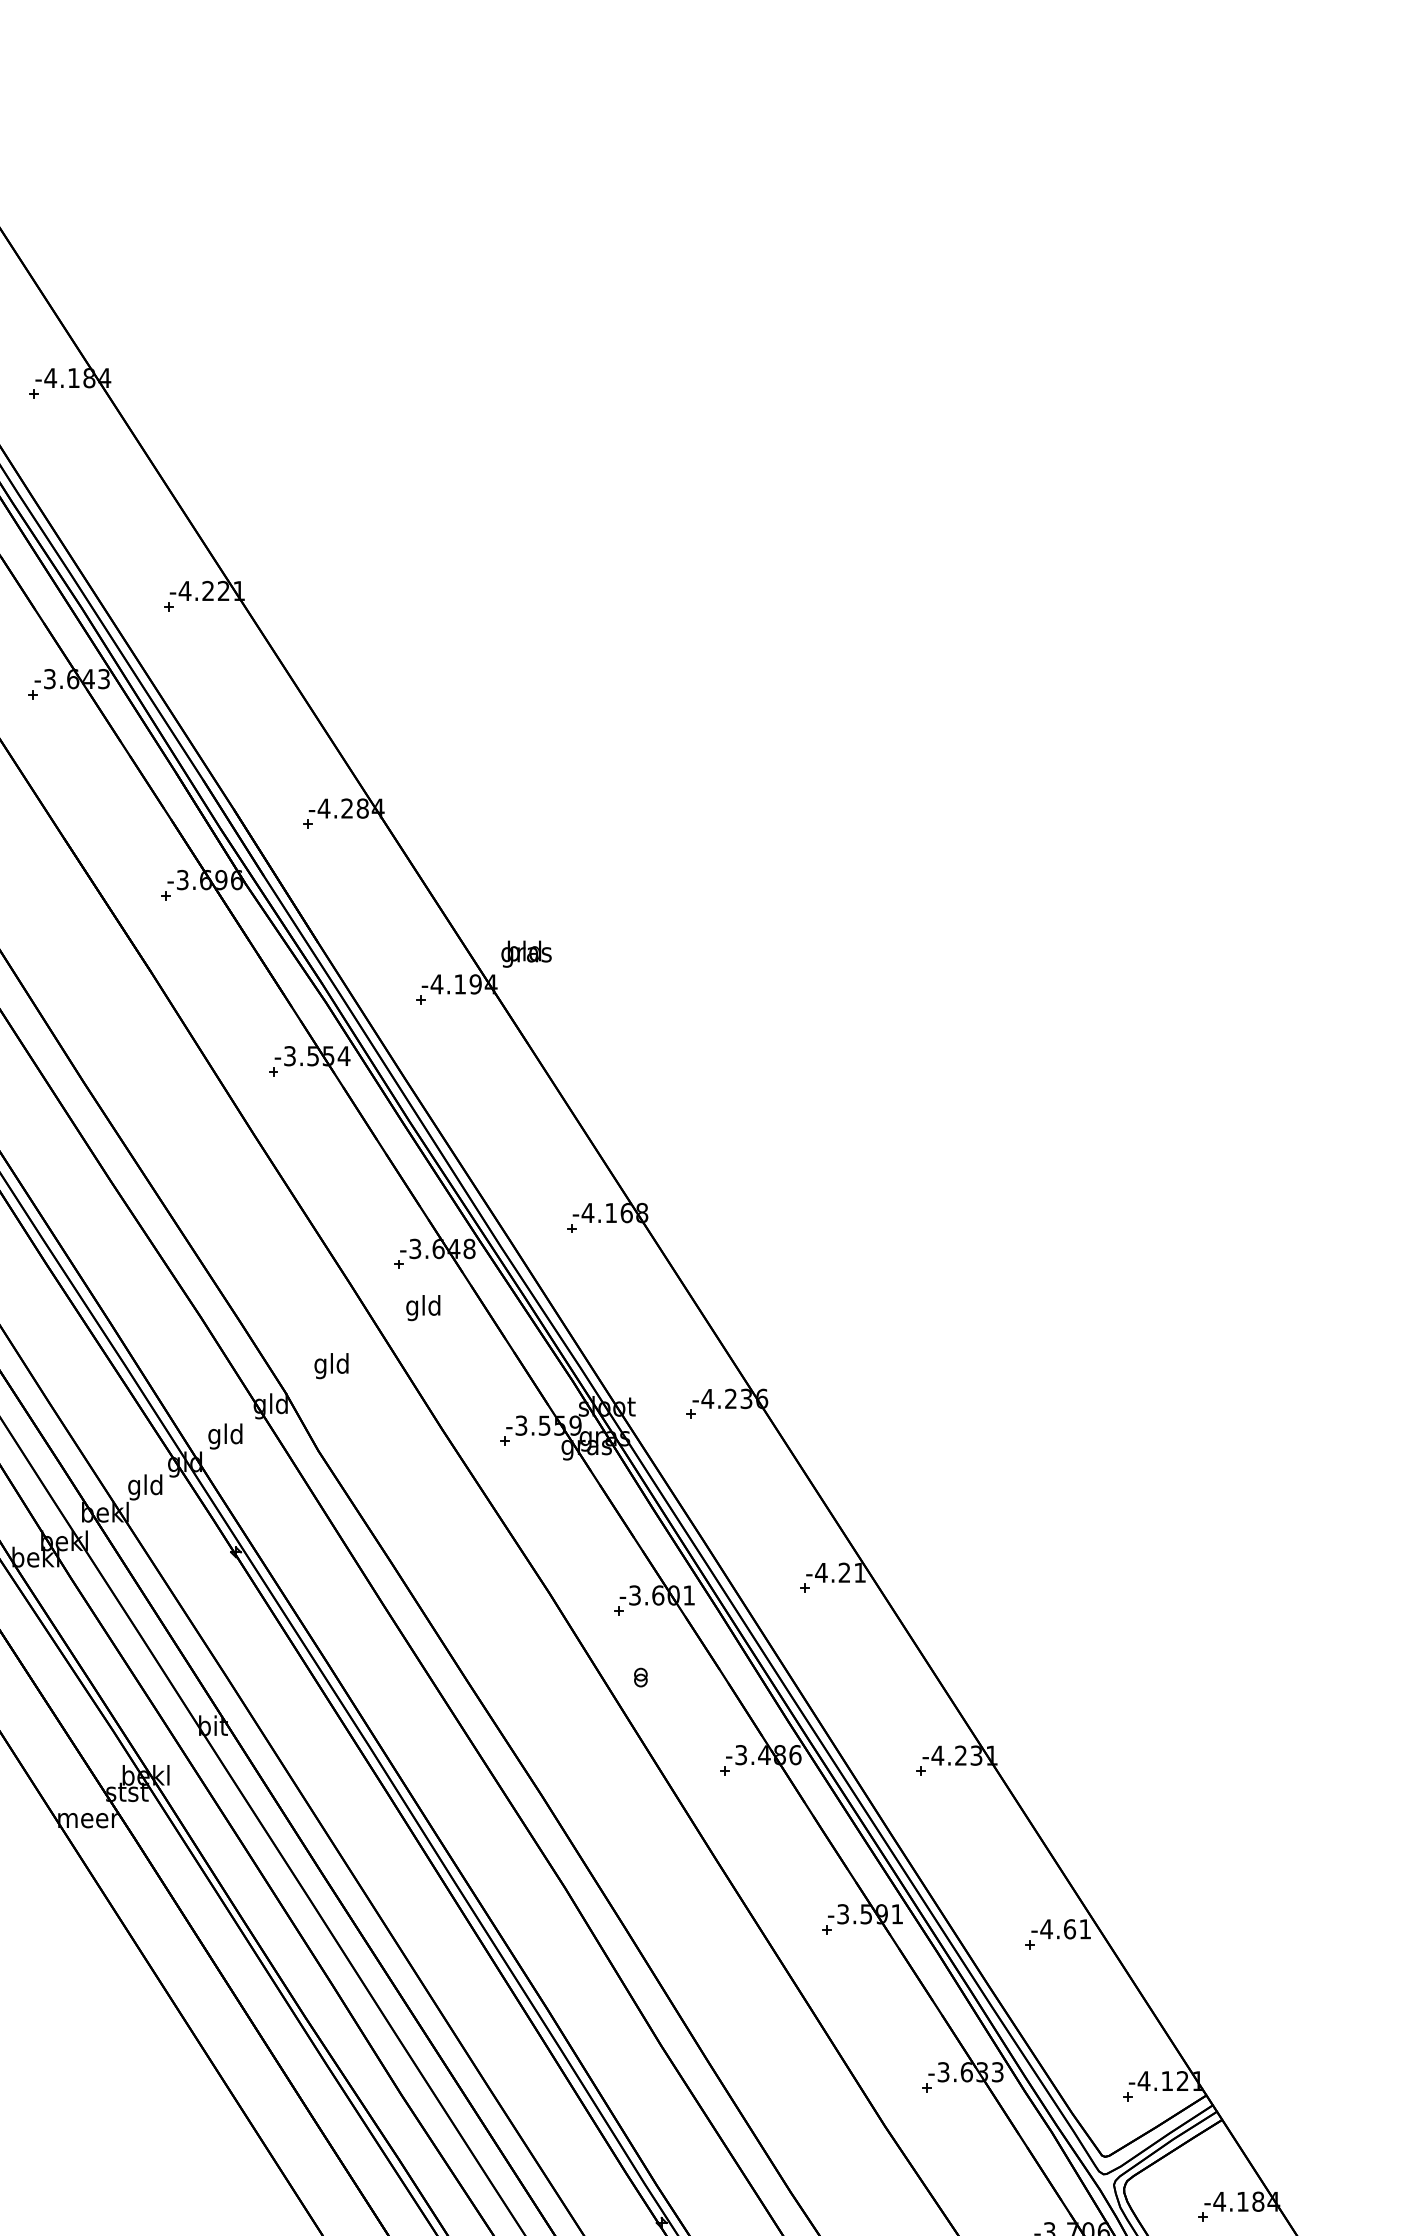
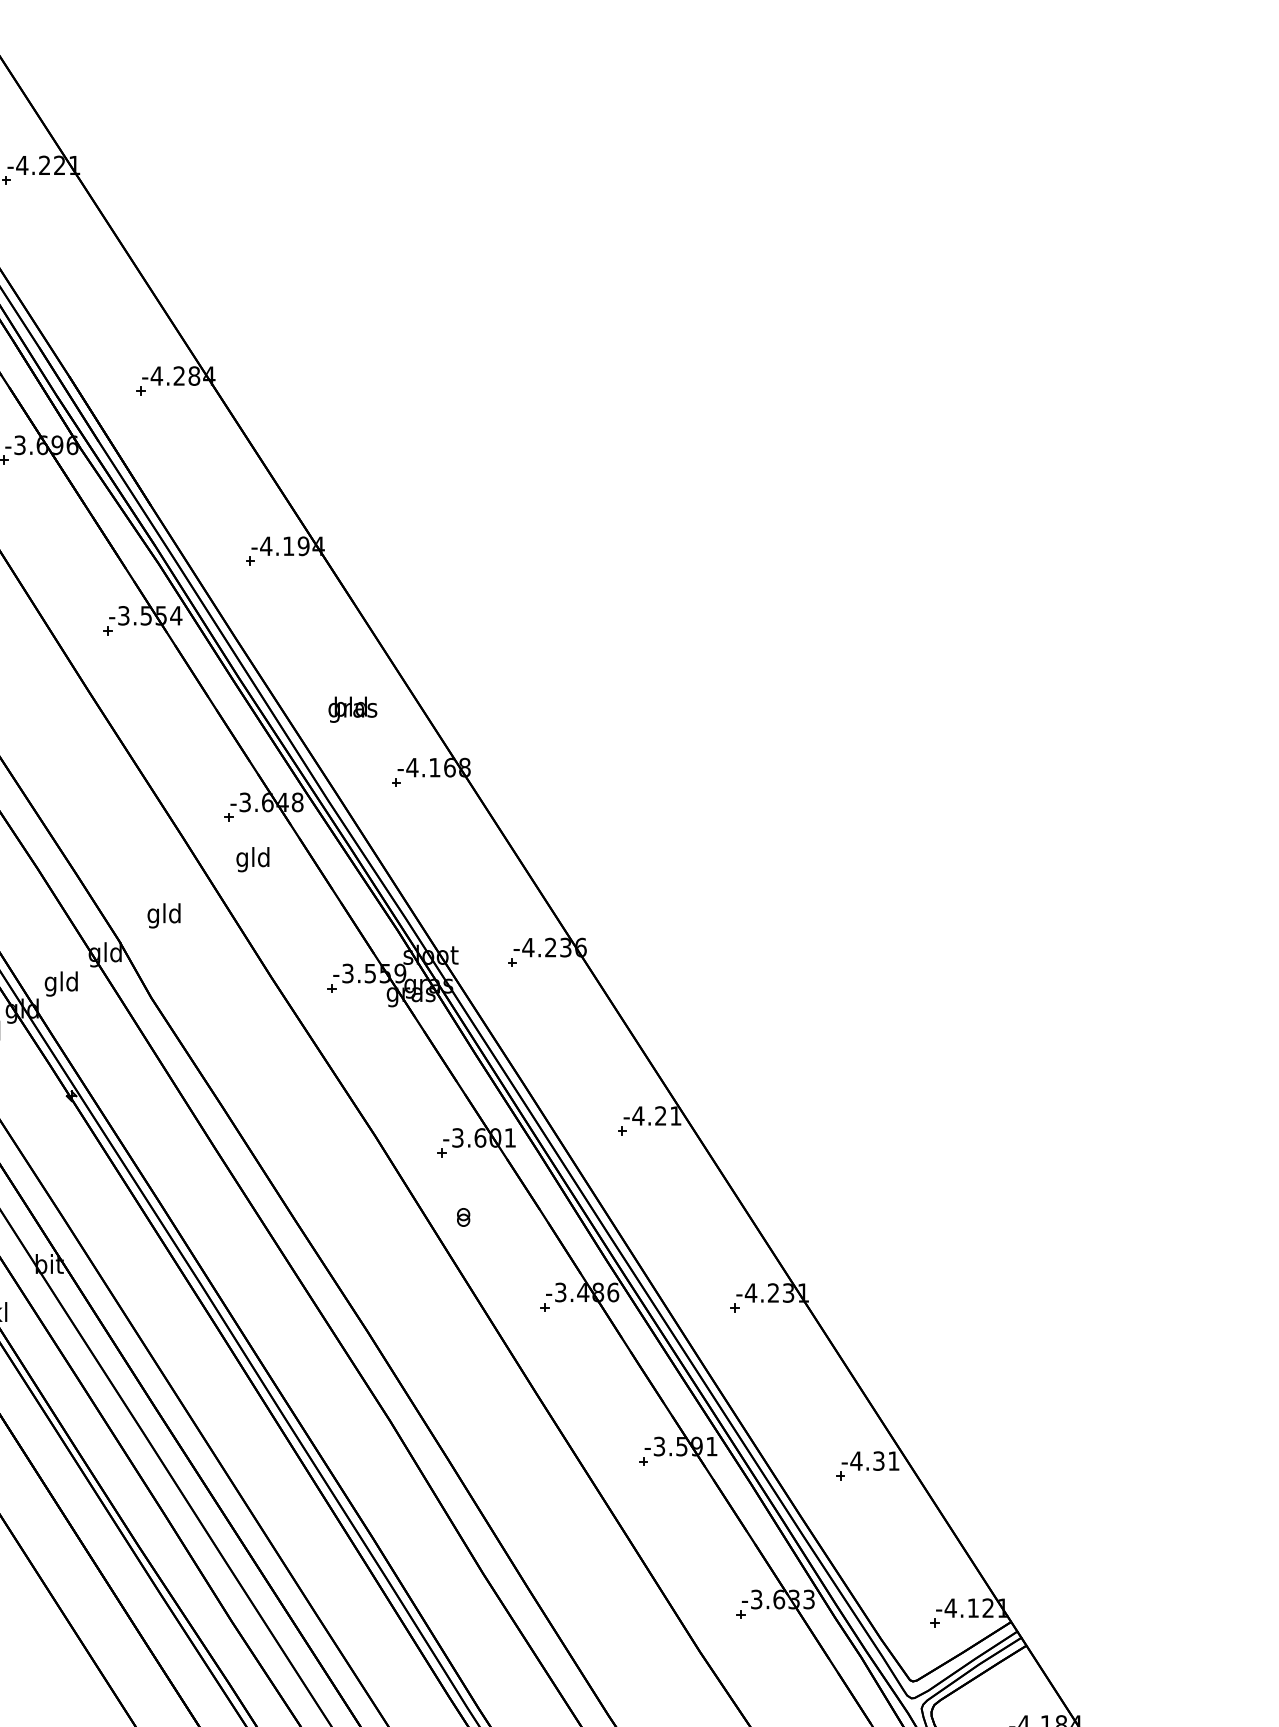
text: (526, 953) -> (352, 709), moved
text: (1069, 1929) -> (878, 1461), -4.61 -> -4.31

